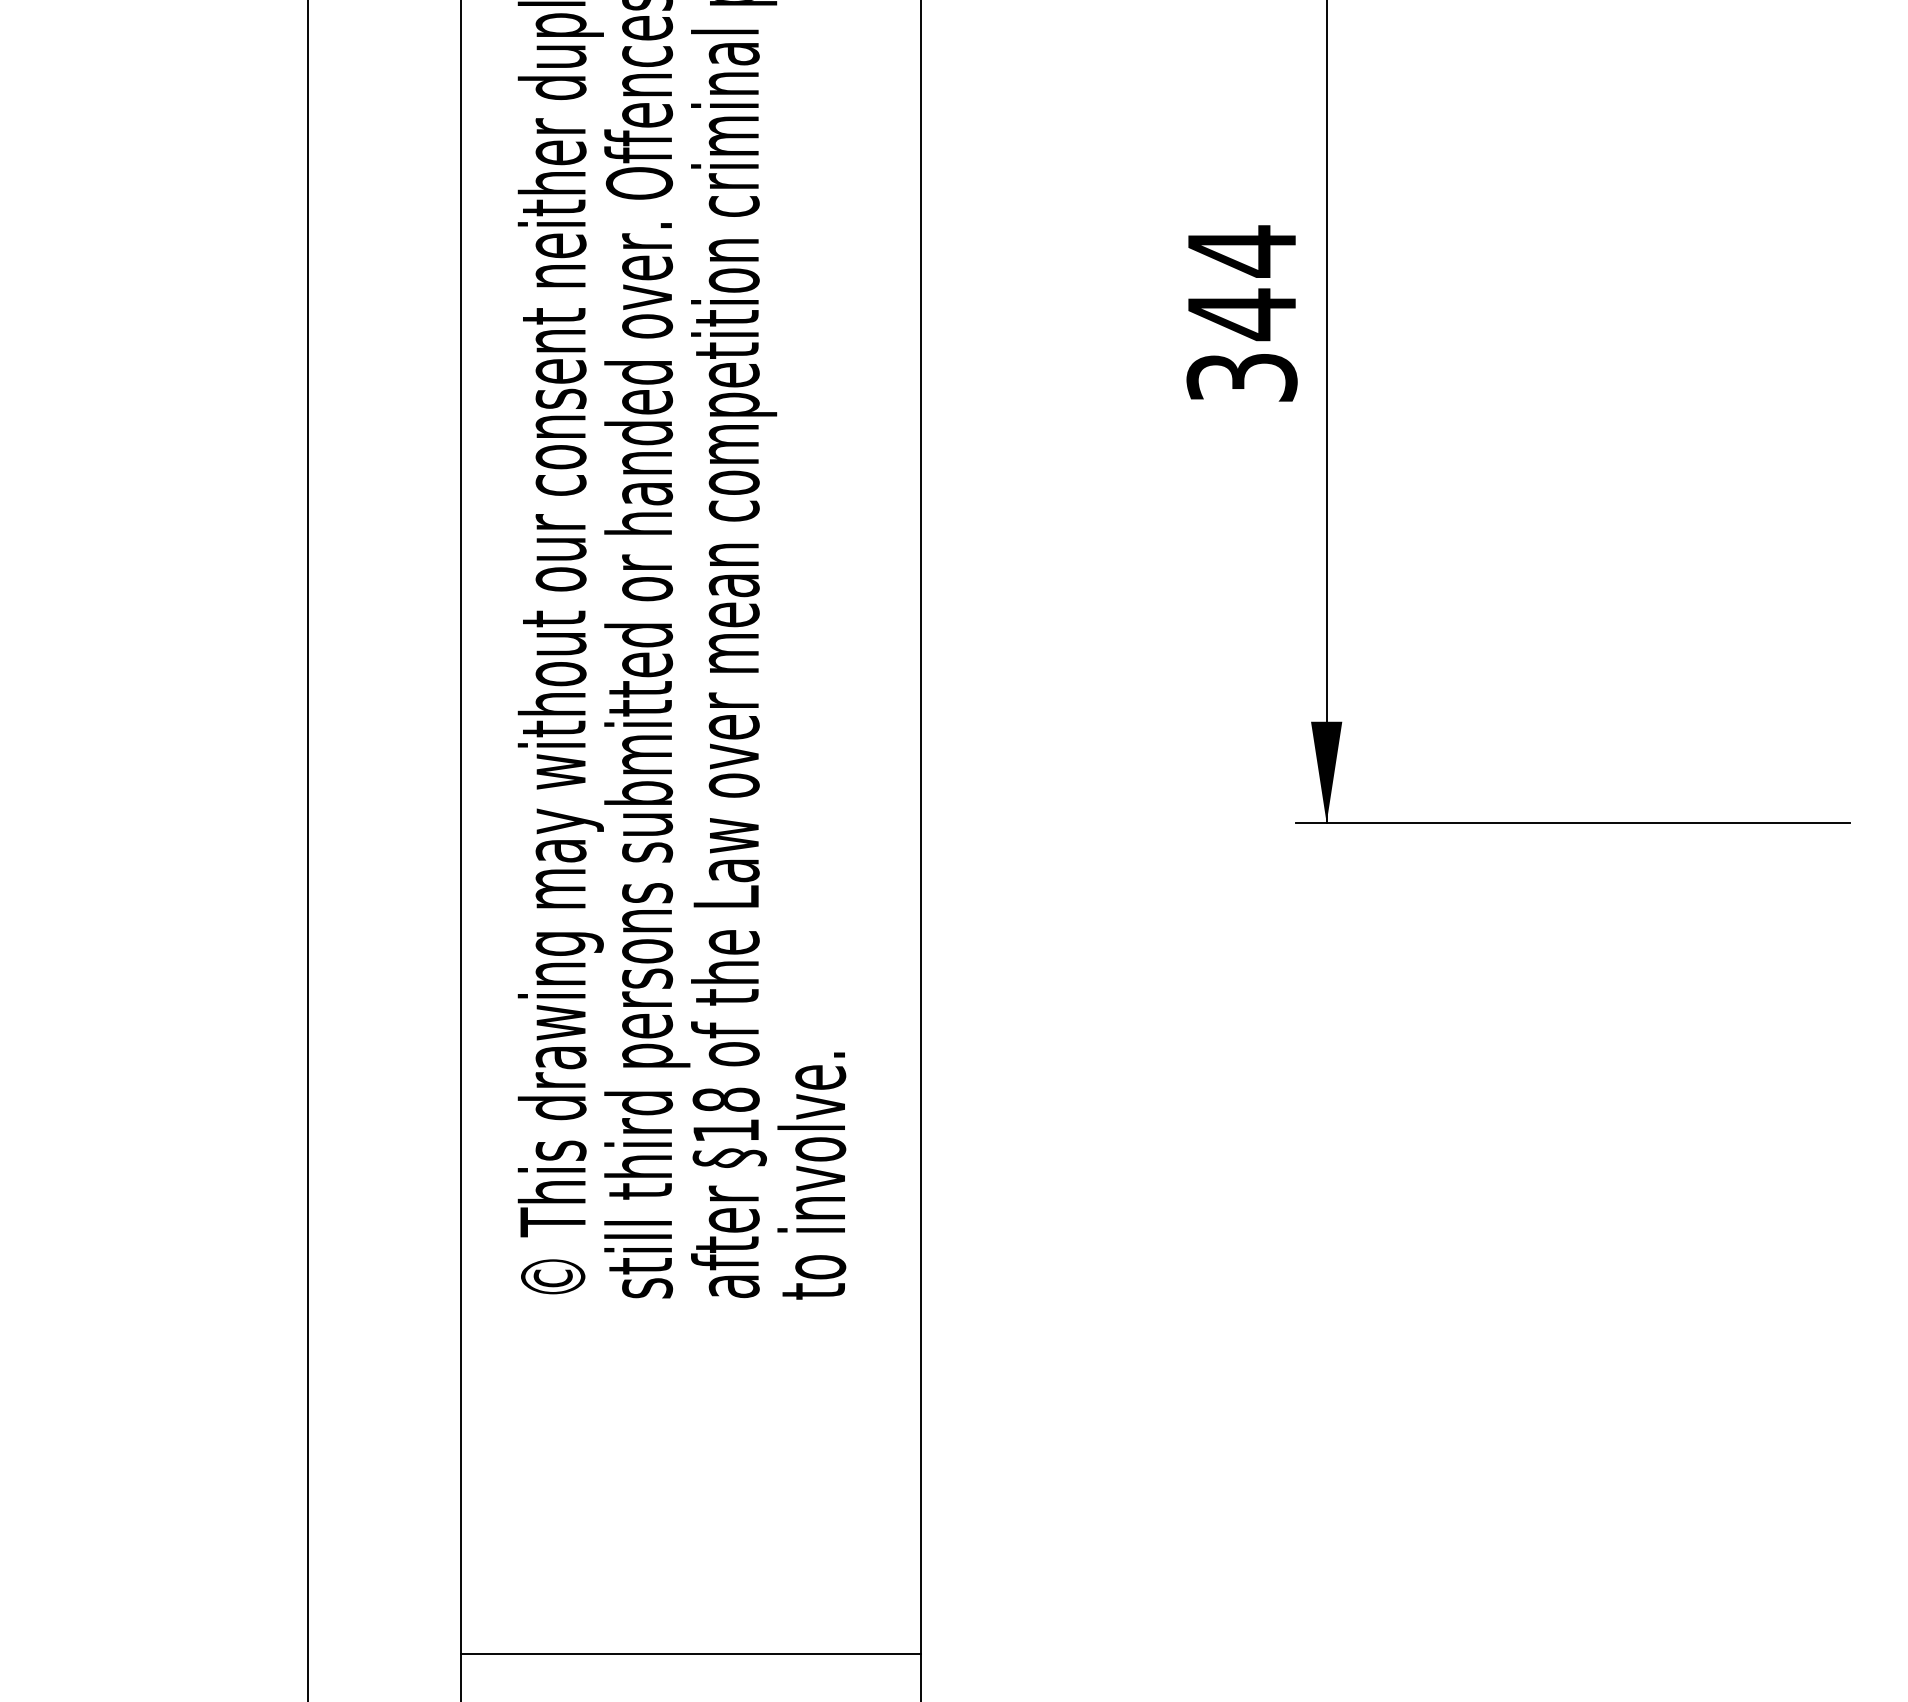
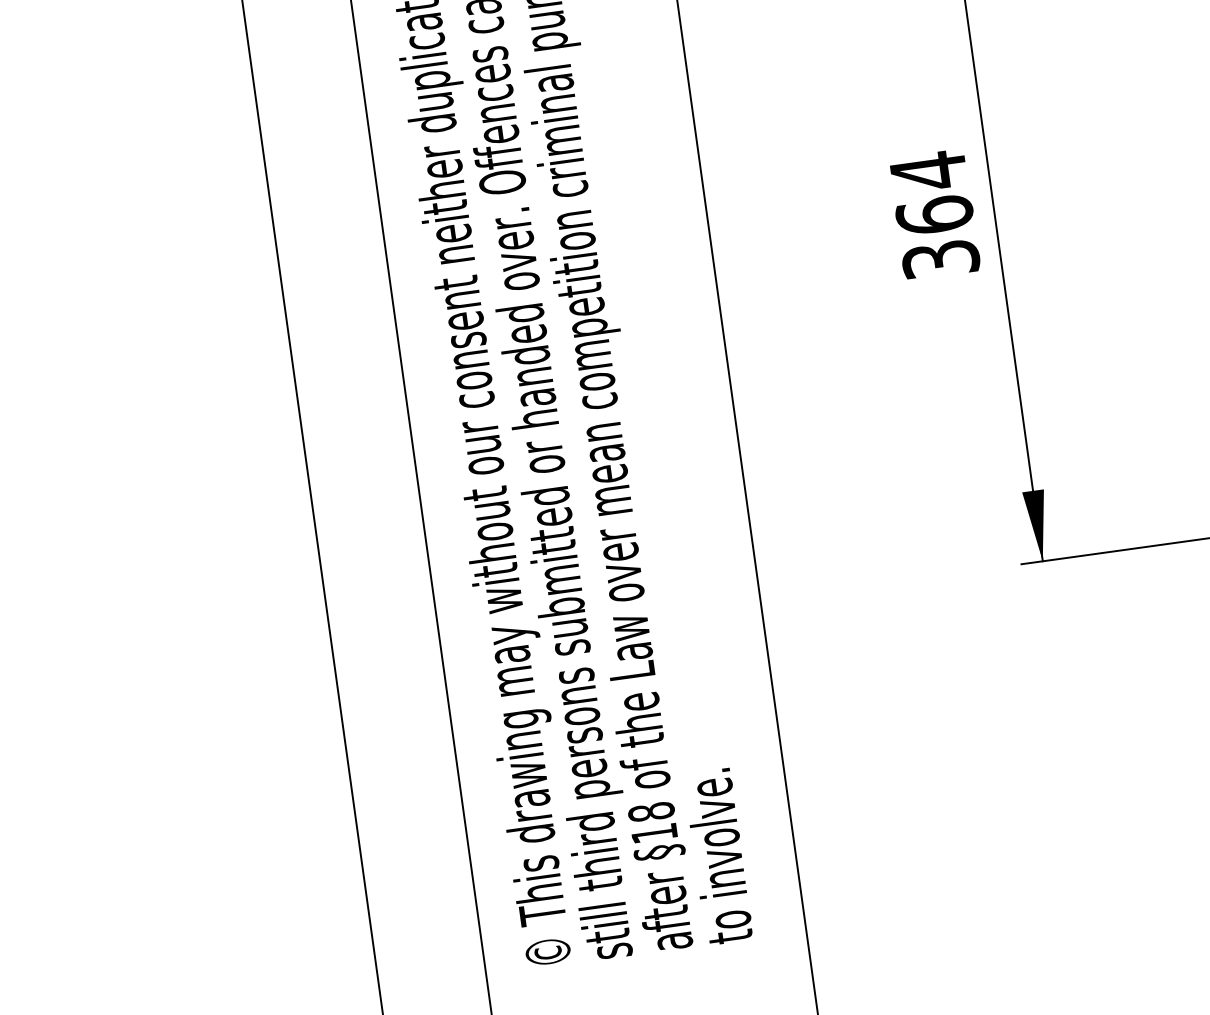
text: (1241, 314) -> (934, 215), 344 -> 364

